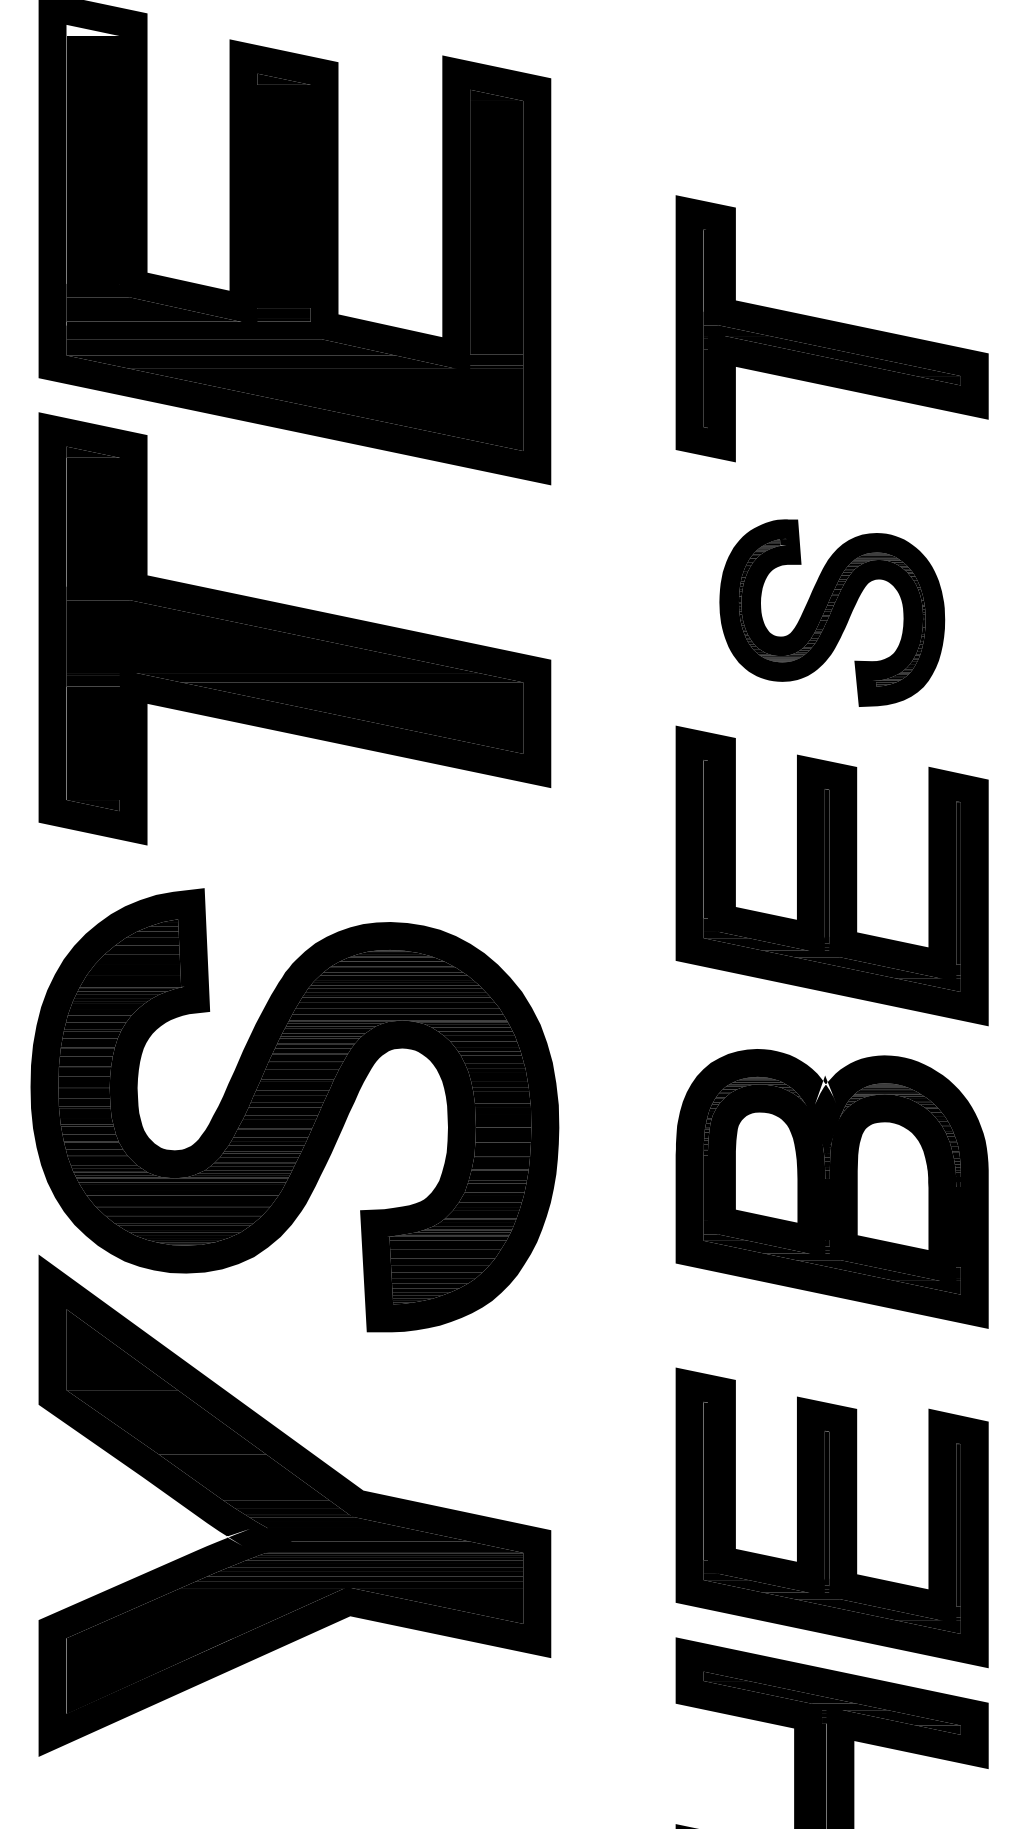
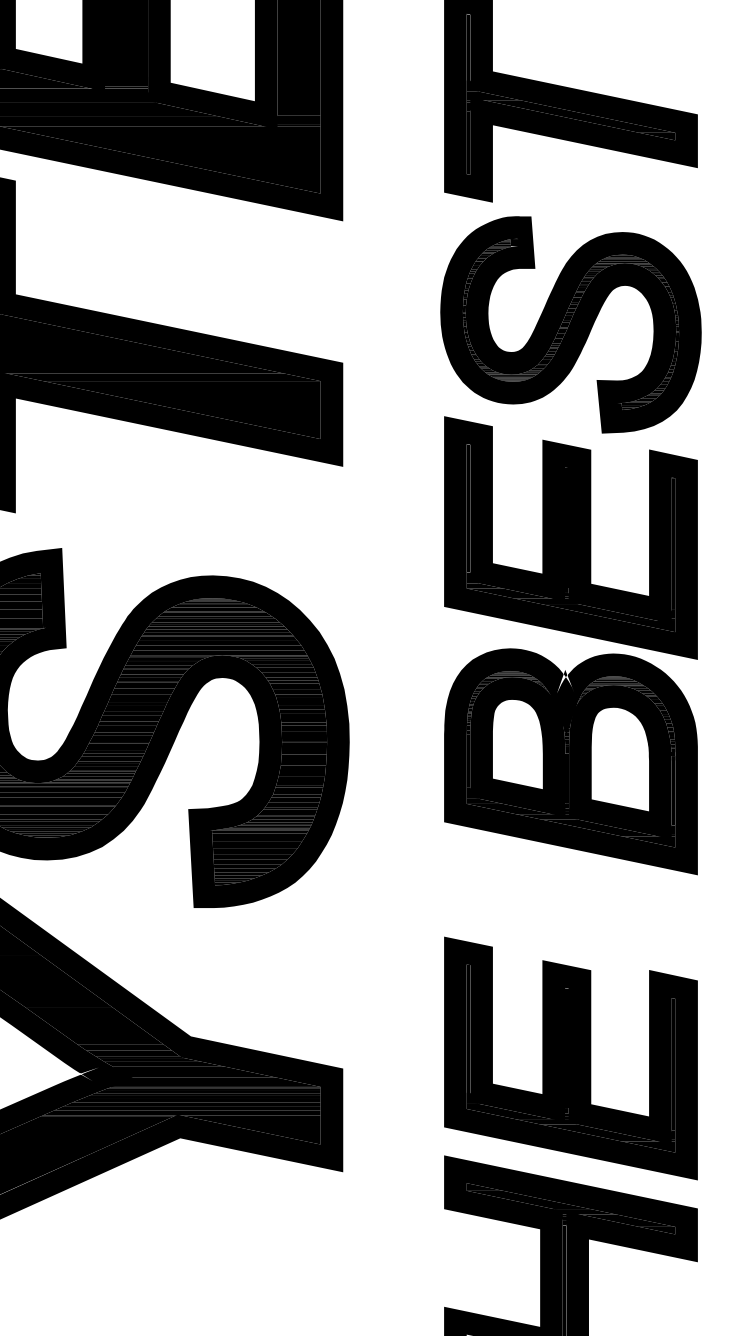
part: (832, 613) -> (571, 325), size x1.43
part: (831, 1188) -> (570, 761), moved

